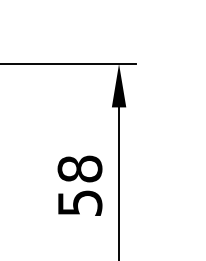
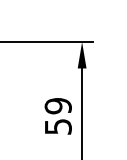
text: (78, 169) -> (57, 106), 58 -> 59

